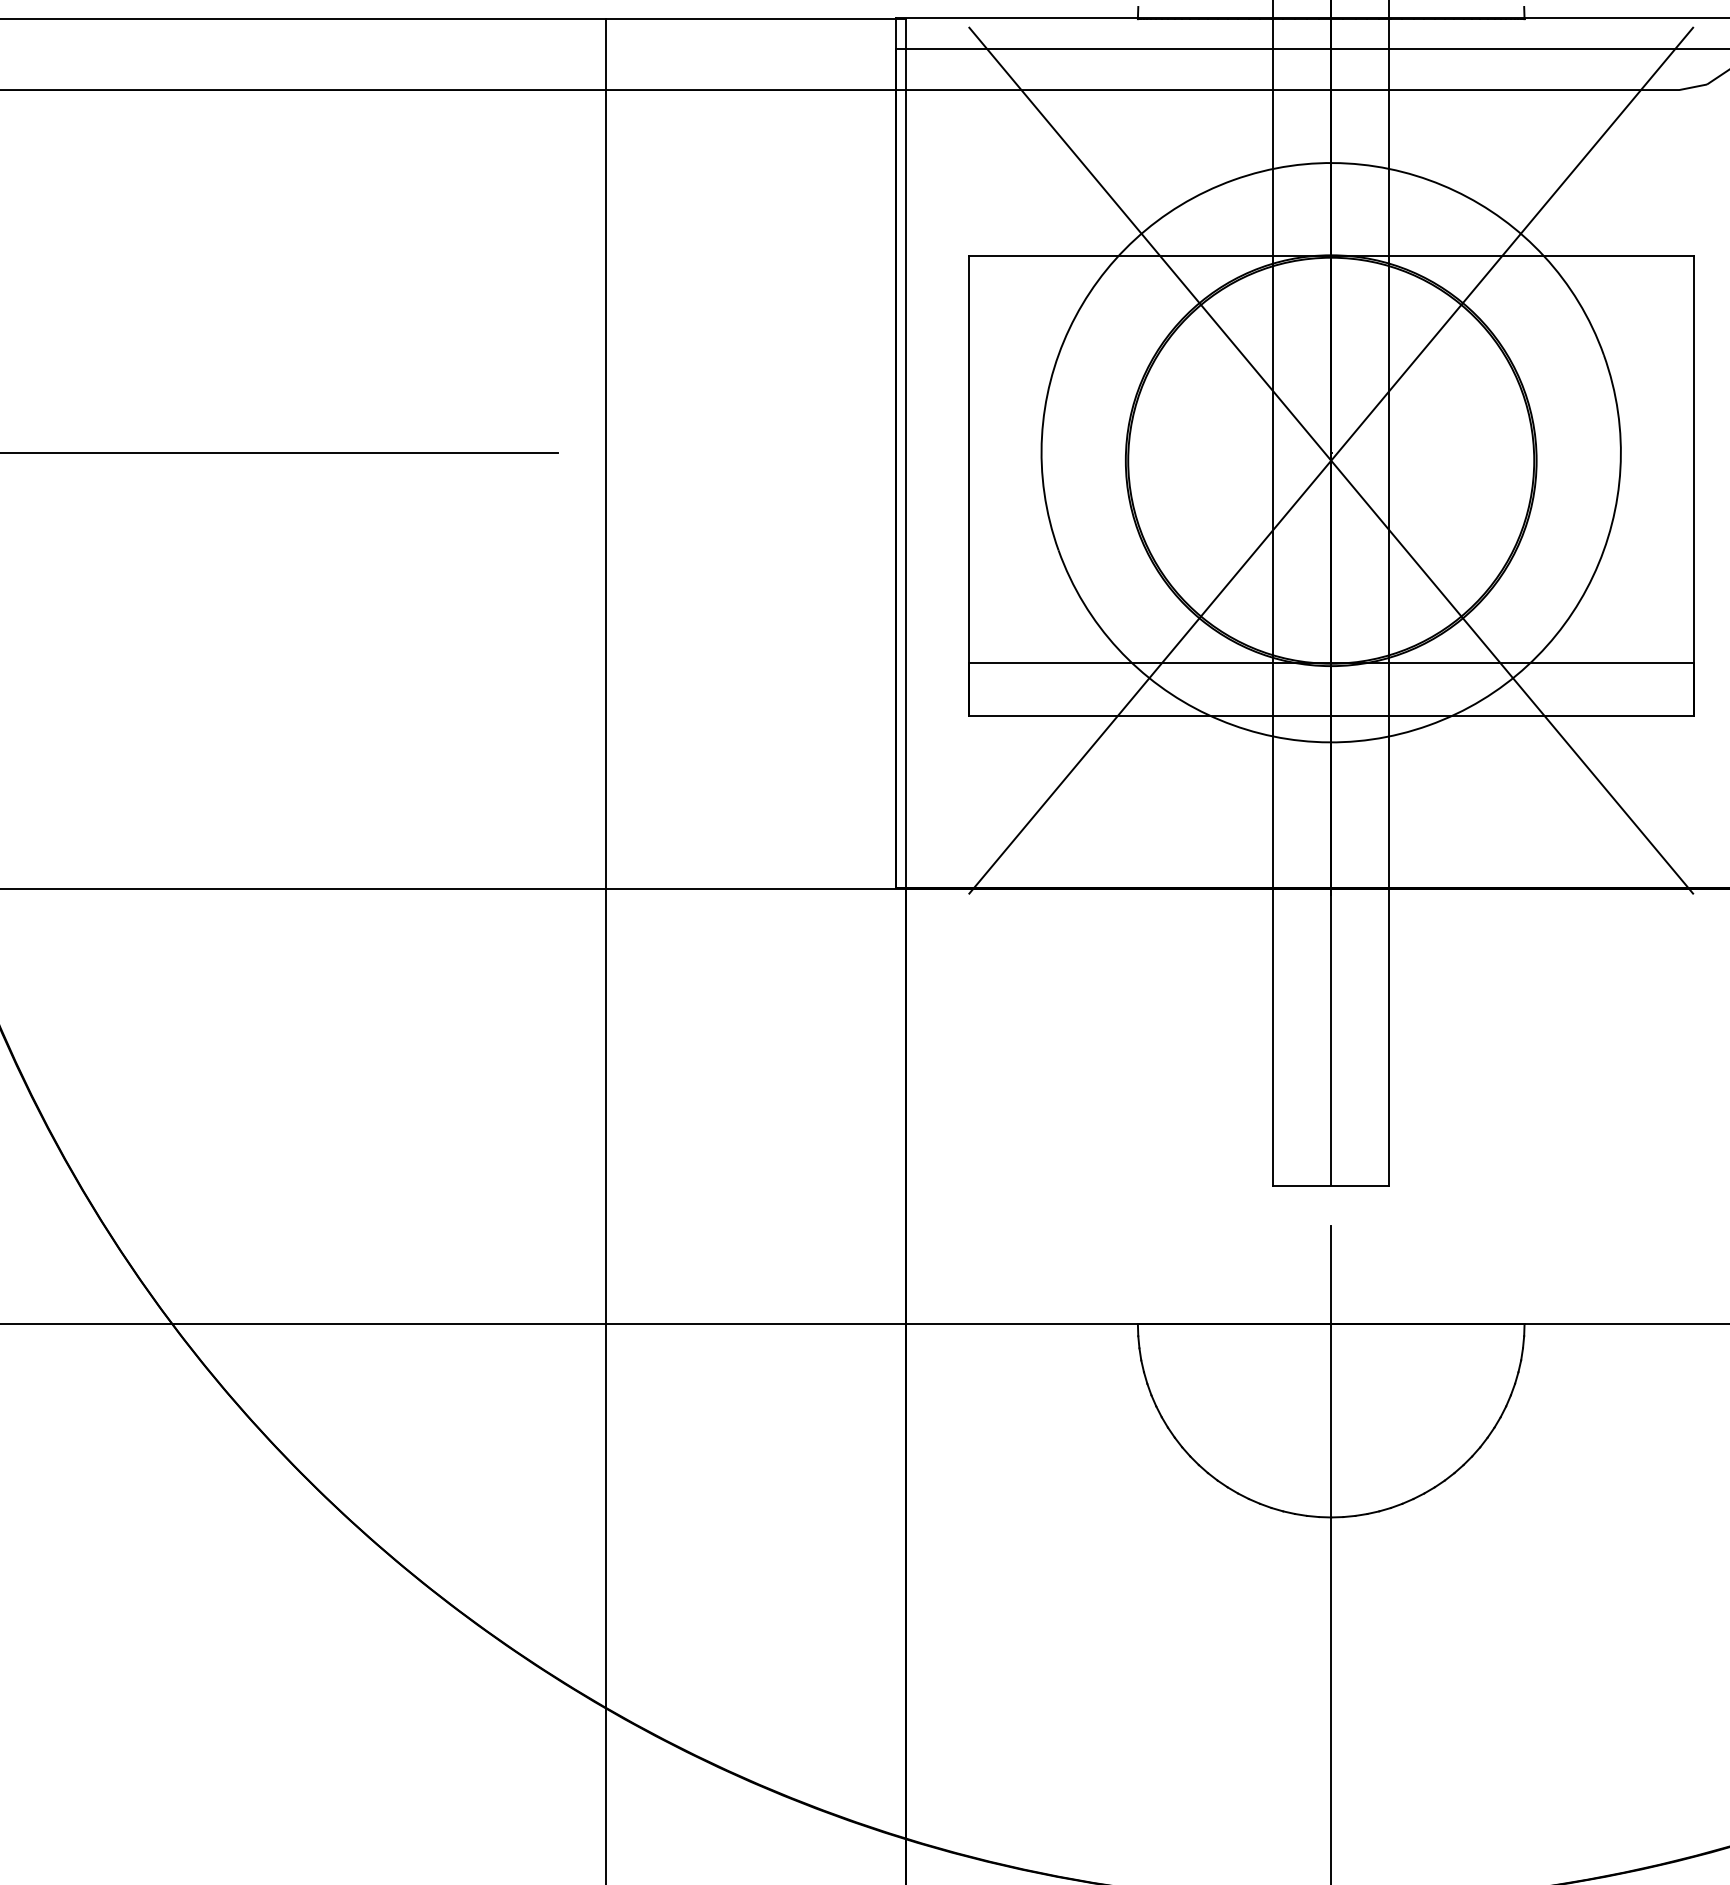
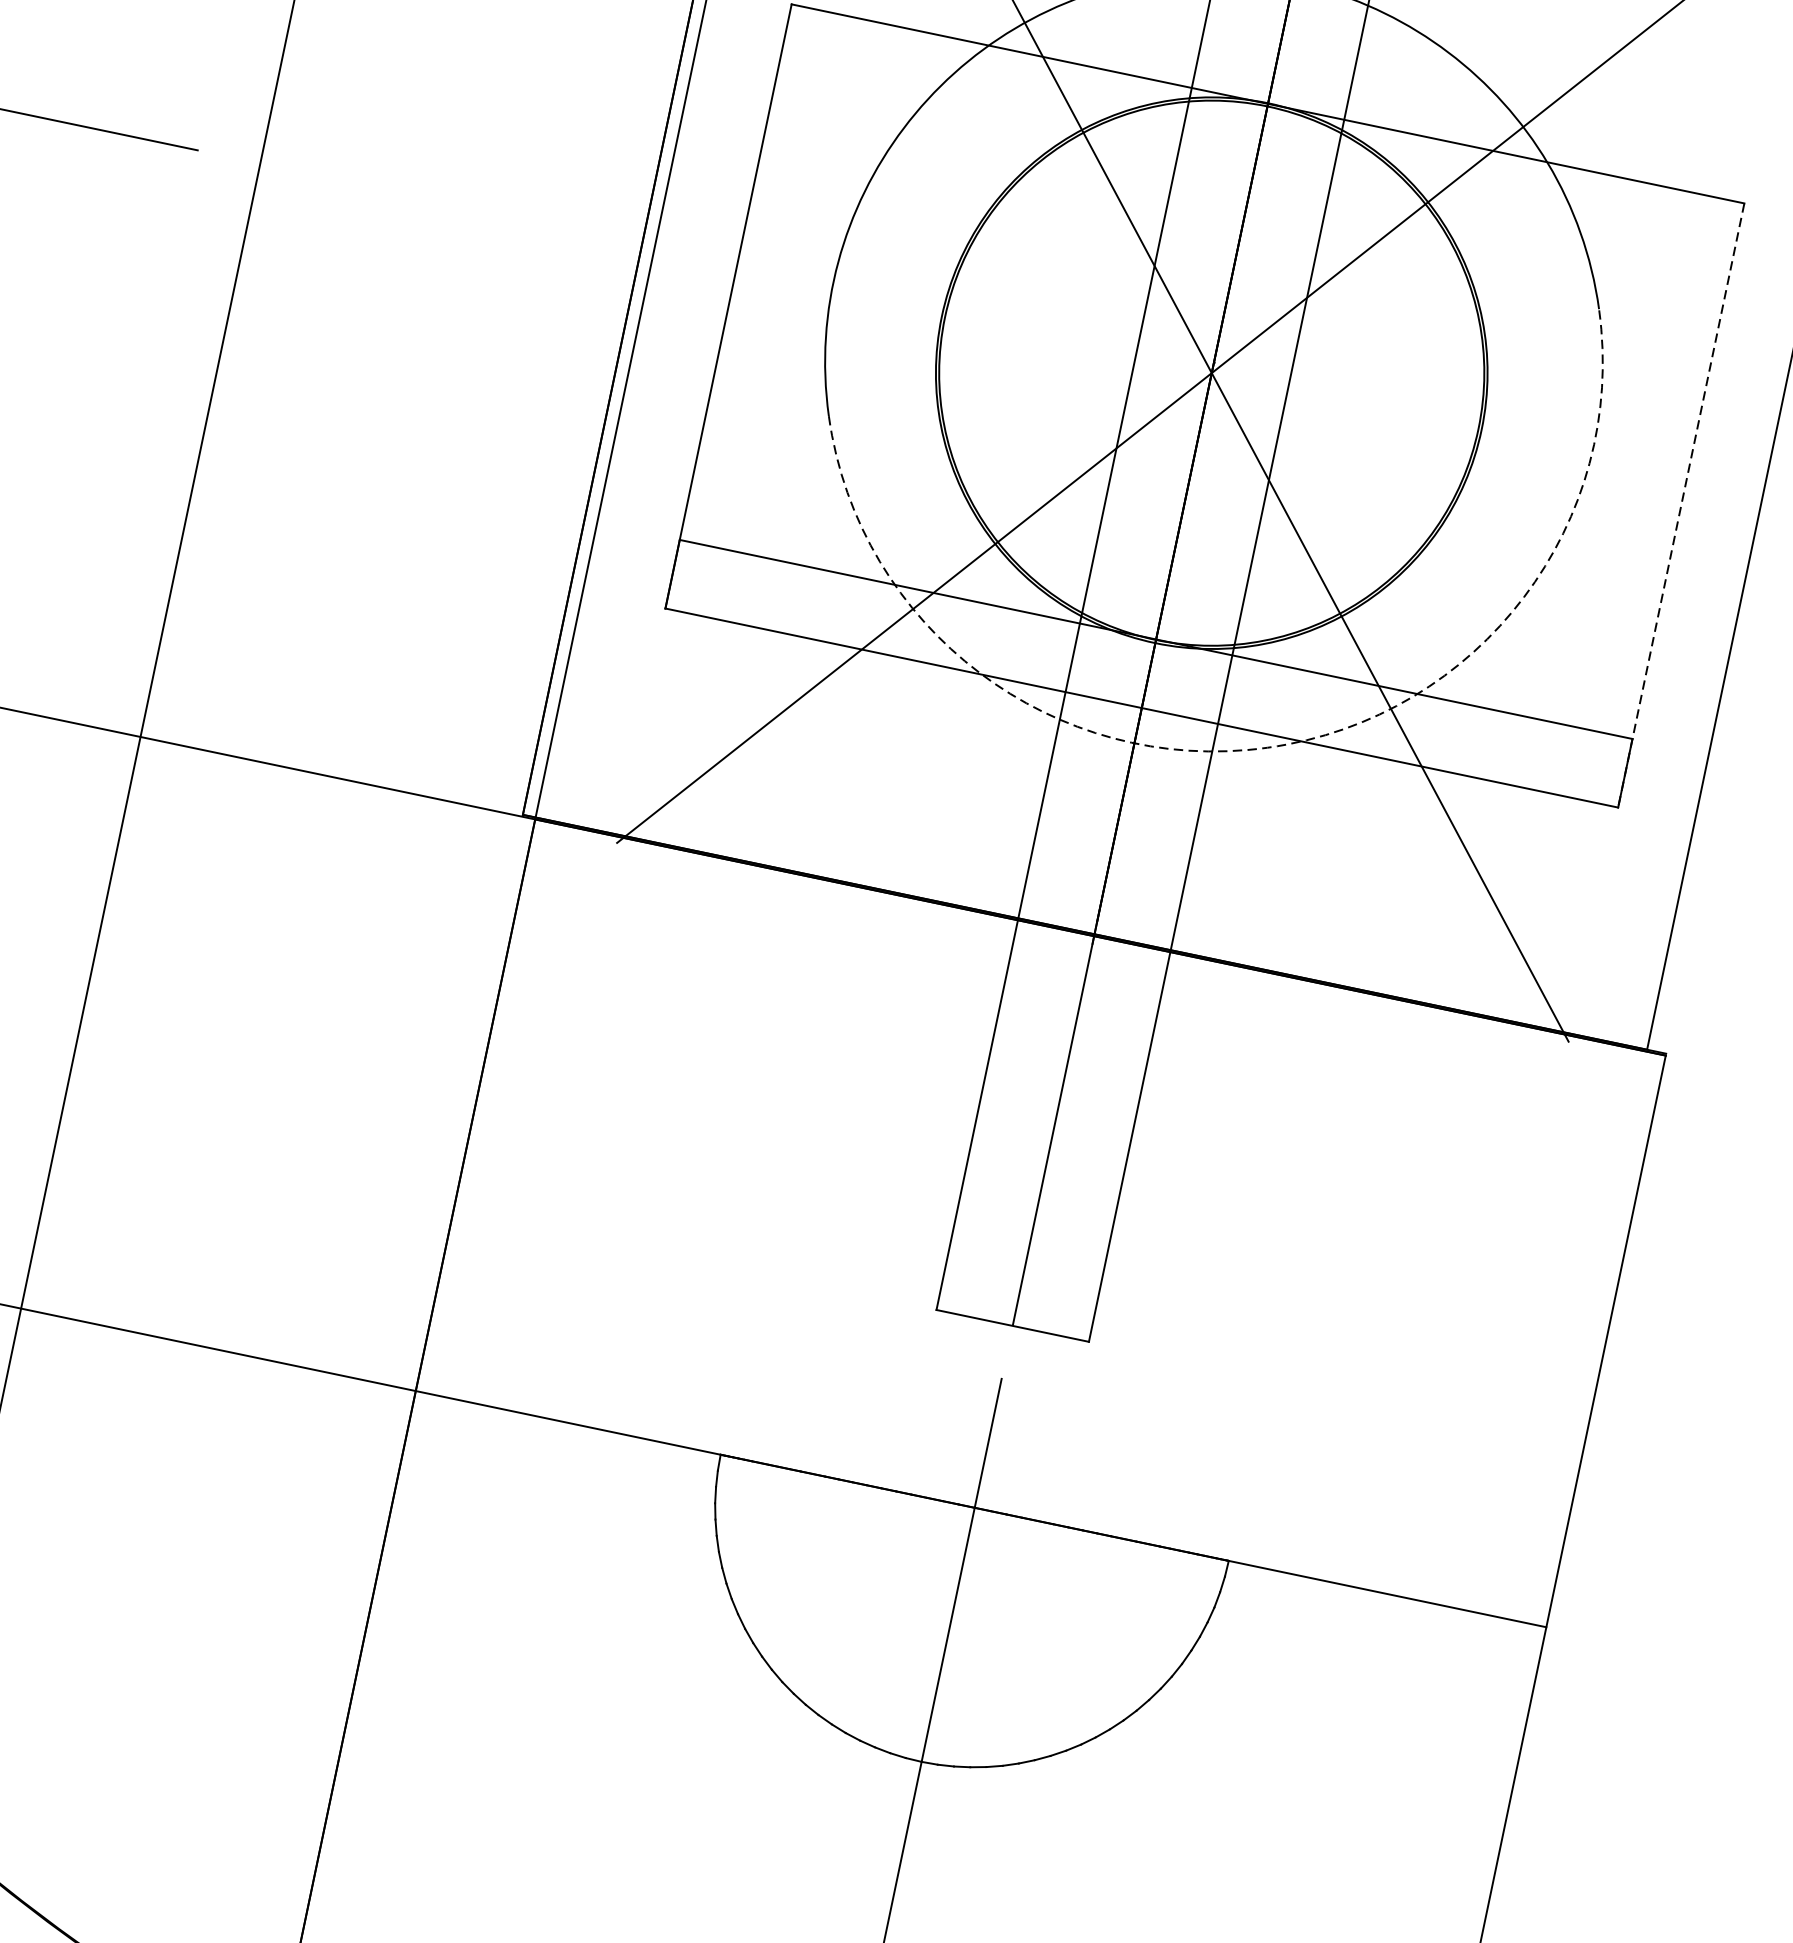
line: (1693, 485) -> (1681, 505), solid -> dashed
arc: (1428, 725) -> (1266, 747), solid -> dashed

